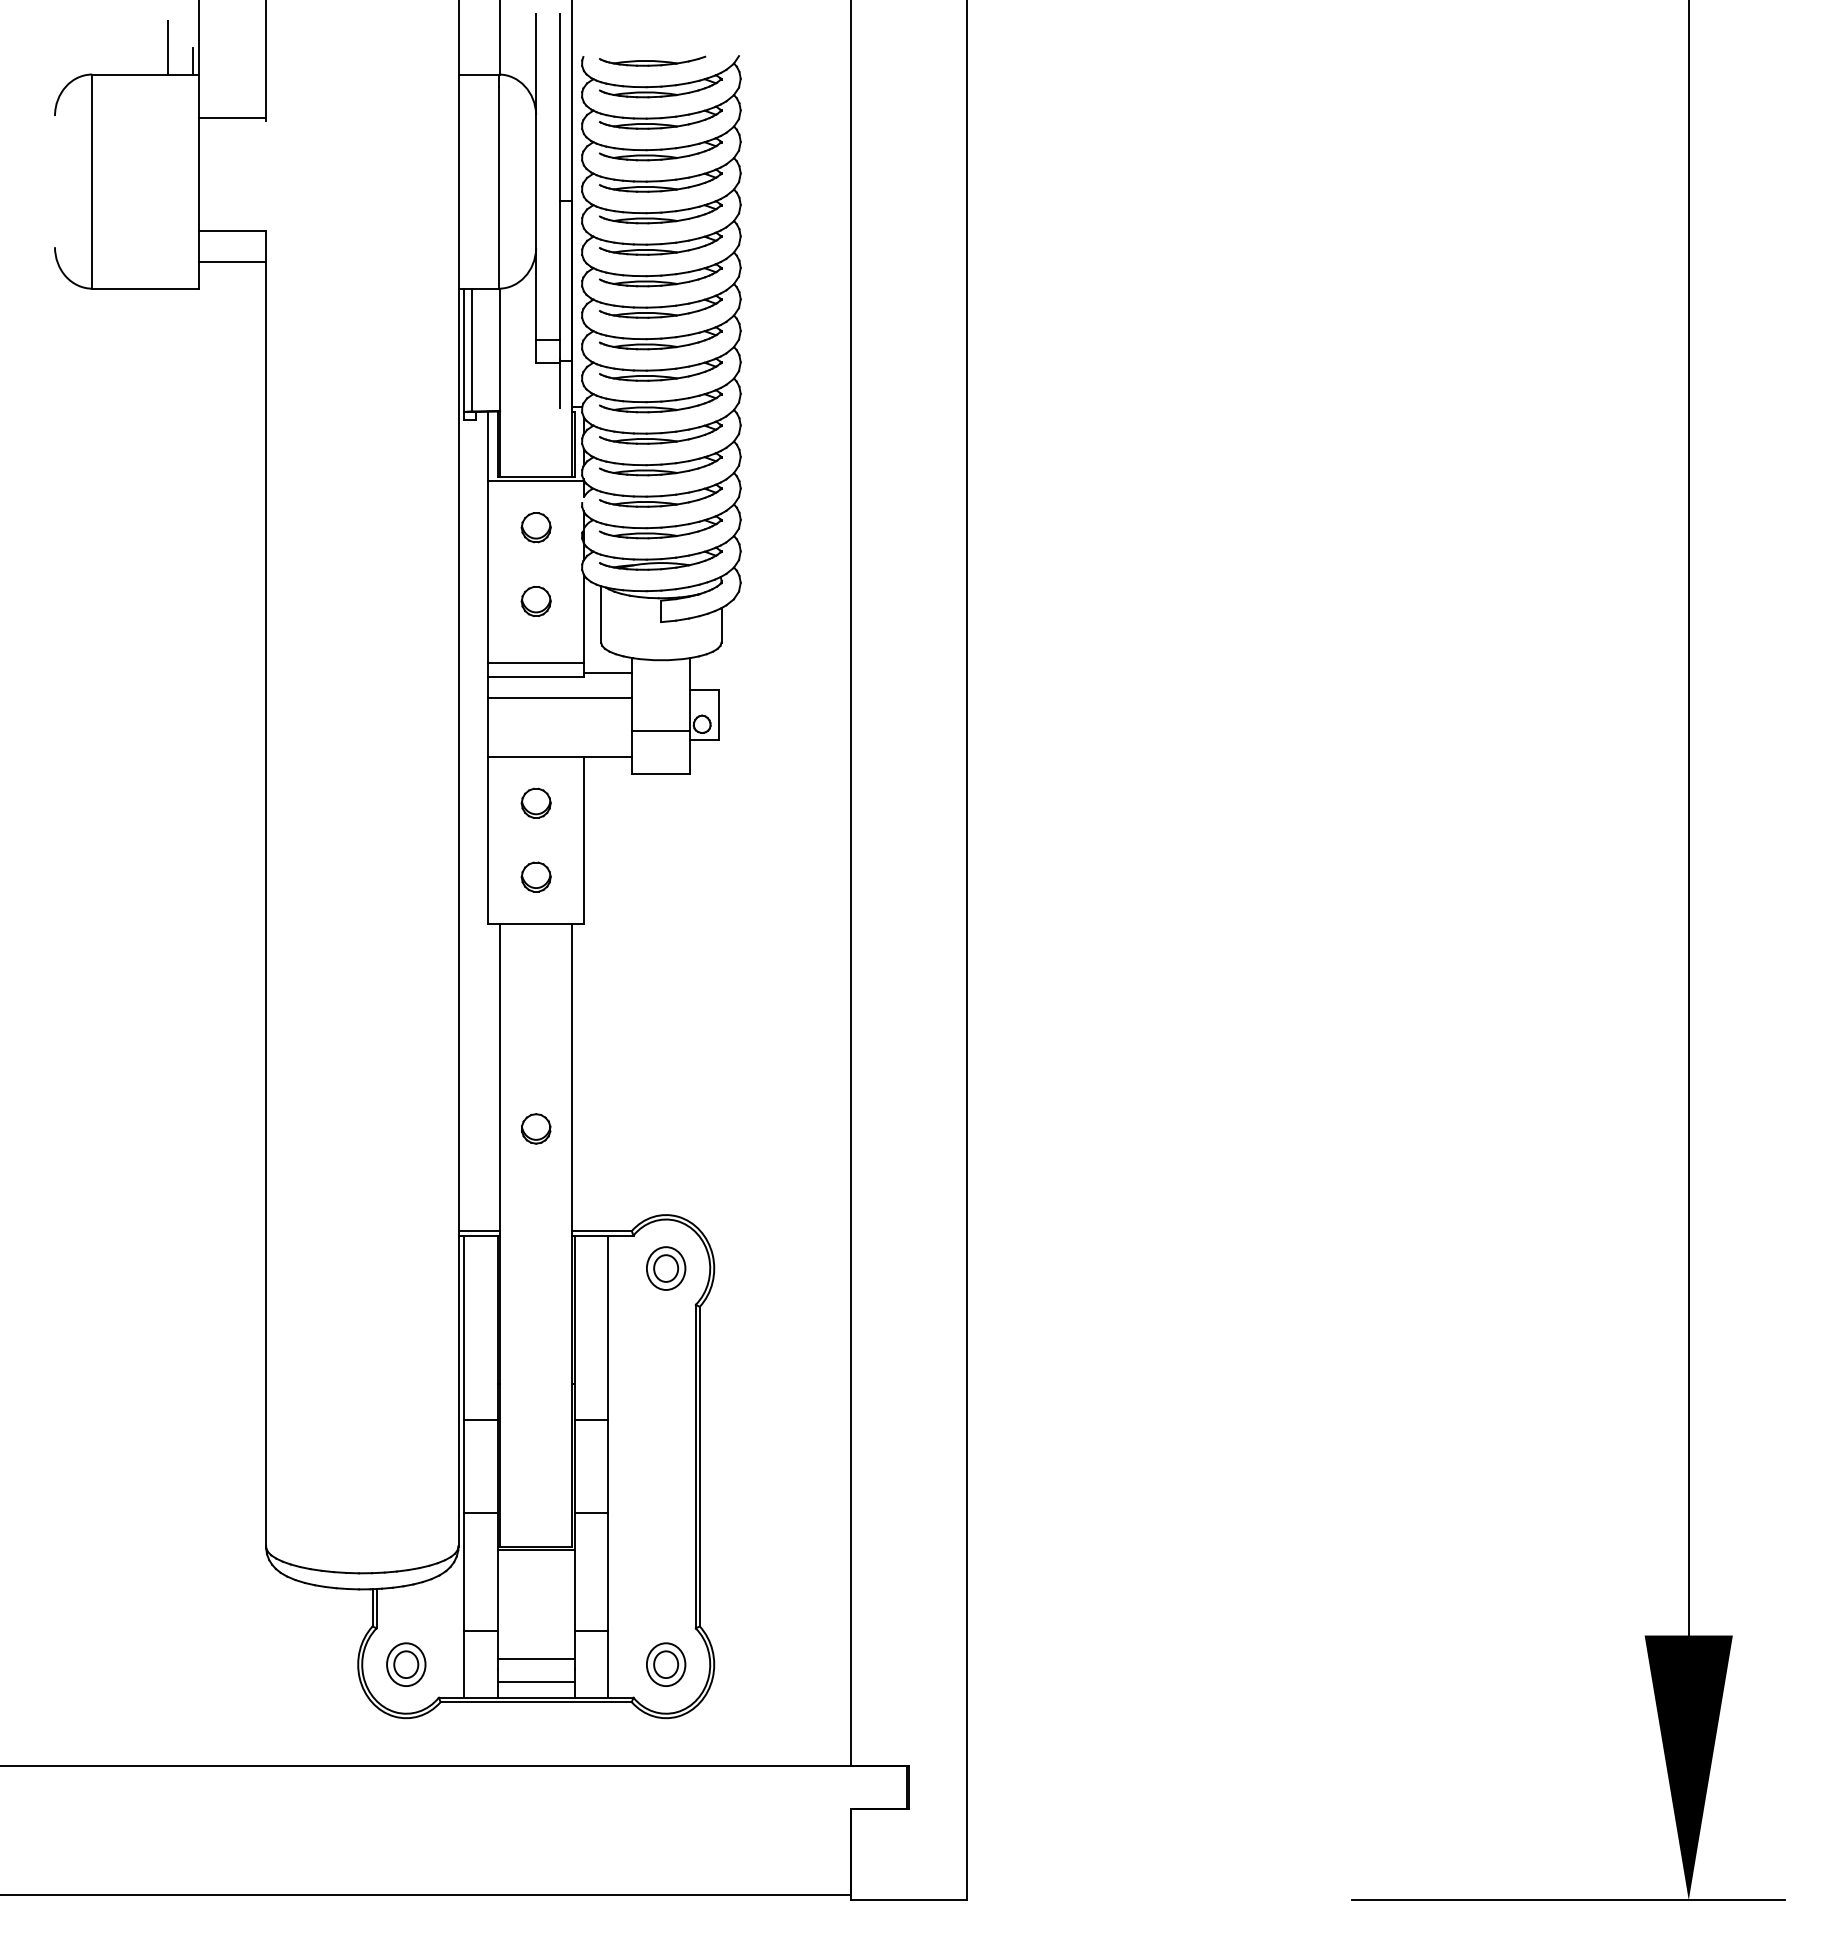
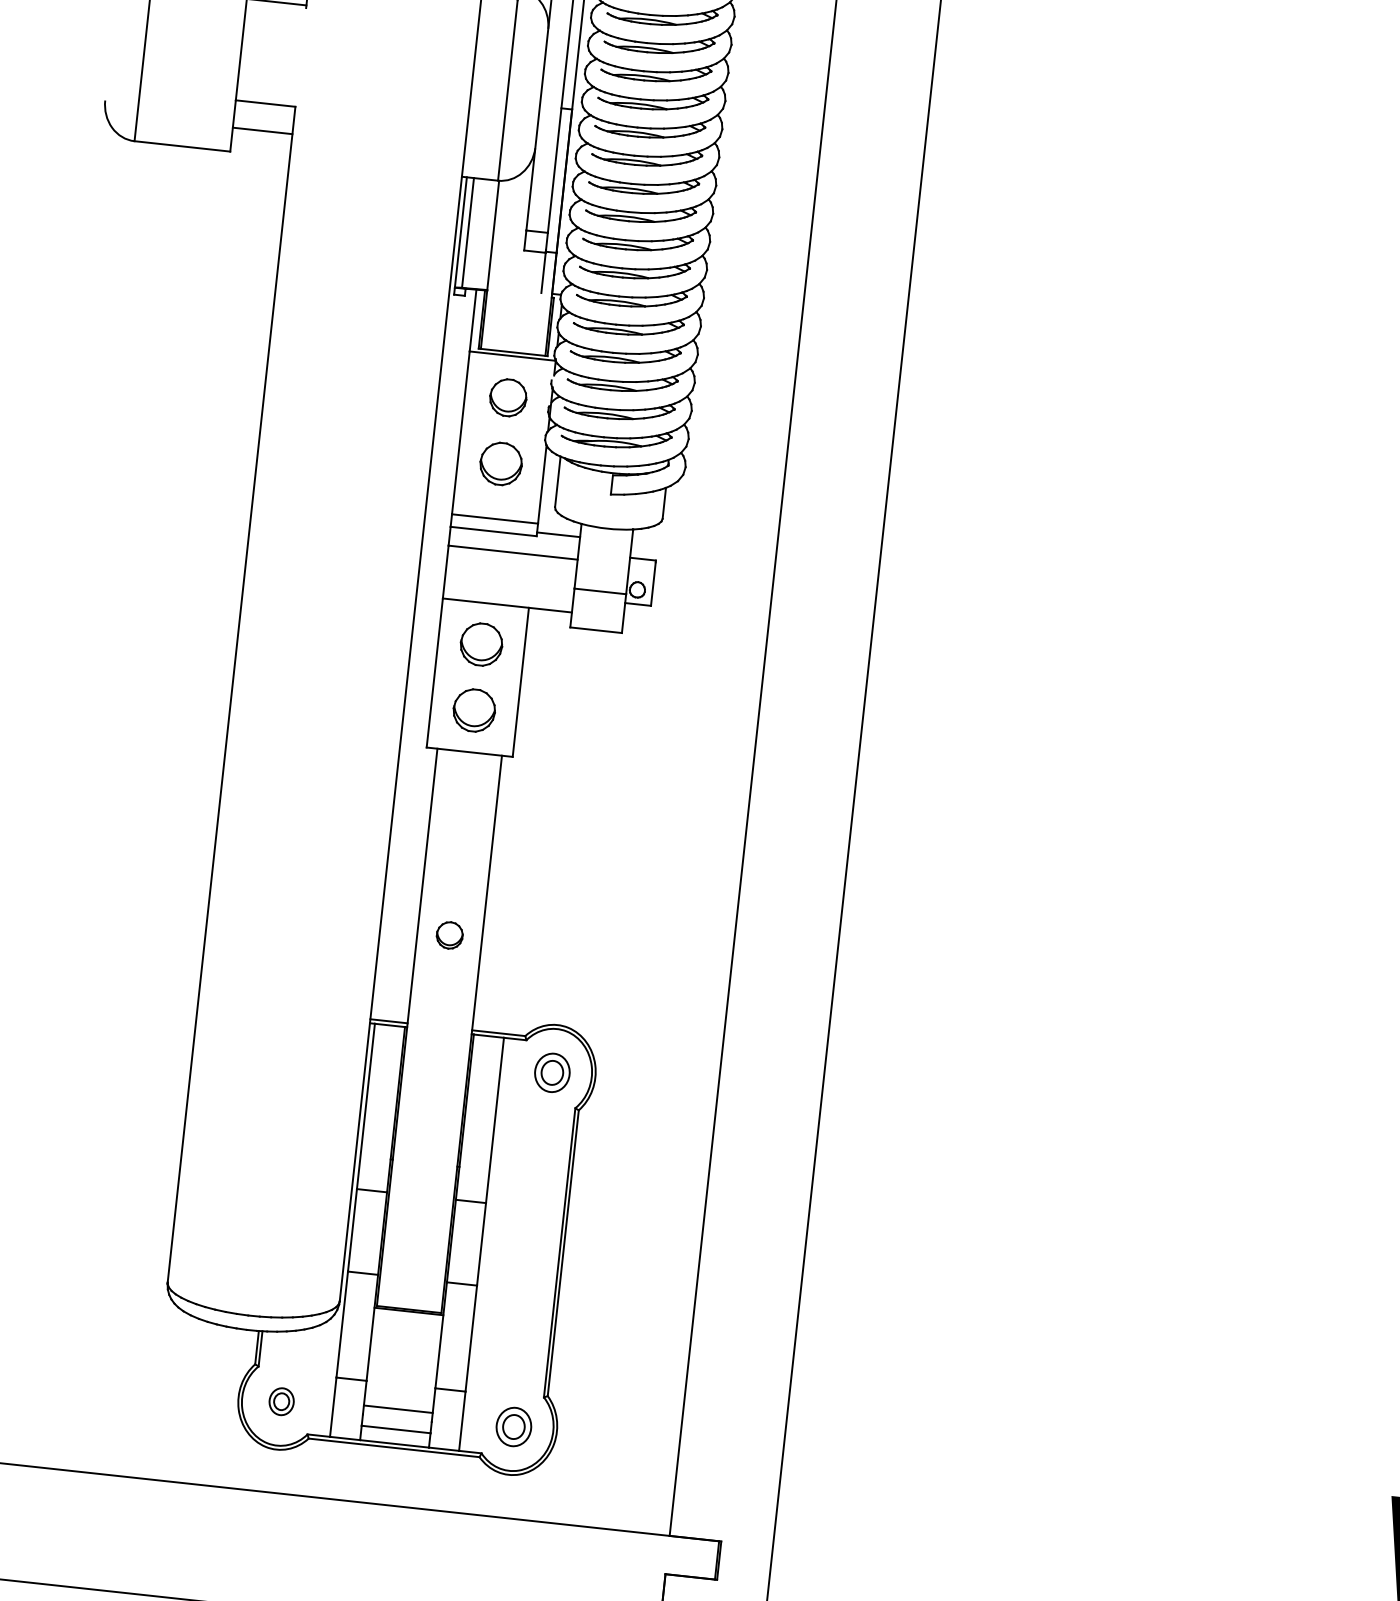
part: (535, 527) -> (507, 397), size x1.4
part: (535, 601) -> (500, 463), size x1.6
part: (535, 802) -> (480, 643), size x1.6
part: (535, 876) -> (473, 709), size x1.6
part: (406, 1664) -> (281, 1401), size x0.7

